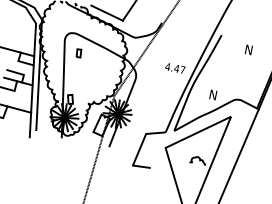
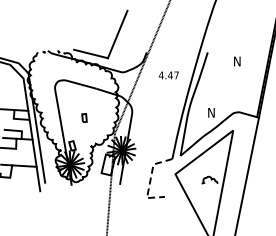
part: (79, 52) -> (84, 117), moved
text: (174, 68) -> (168, 75), moved
line: (139, 149) -> (150, 180), solid -> dashed

